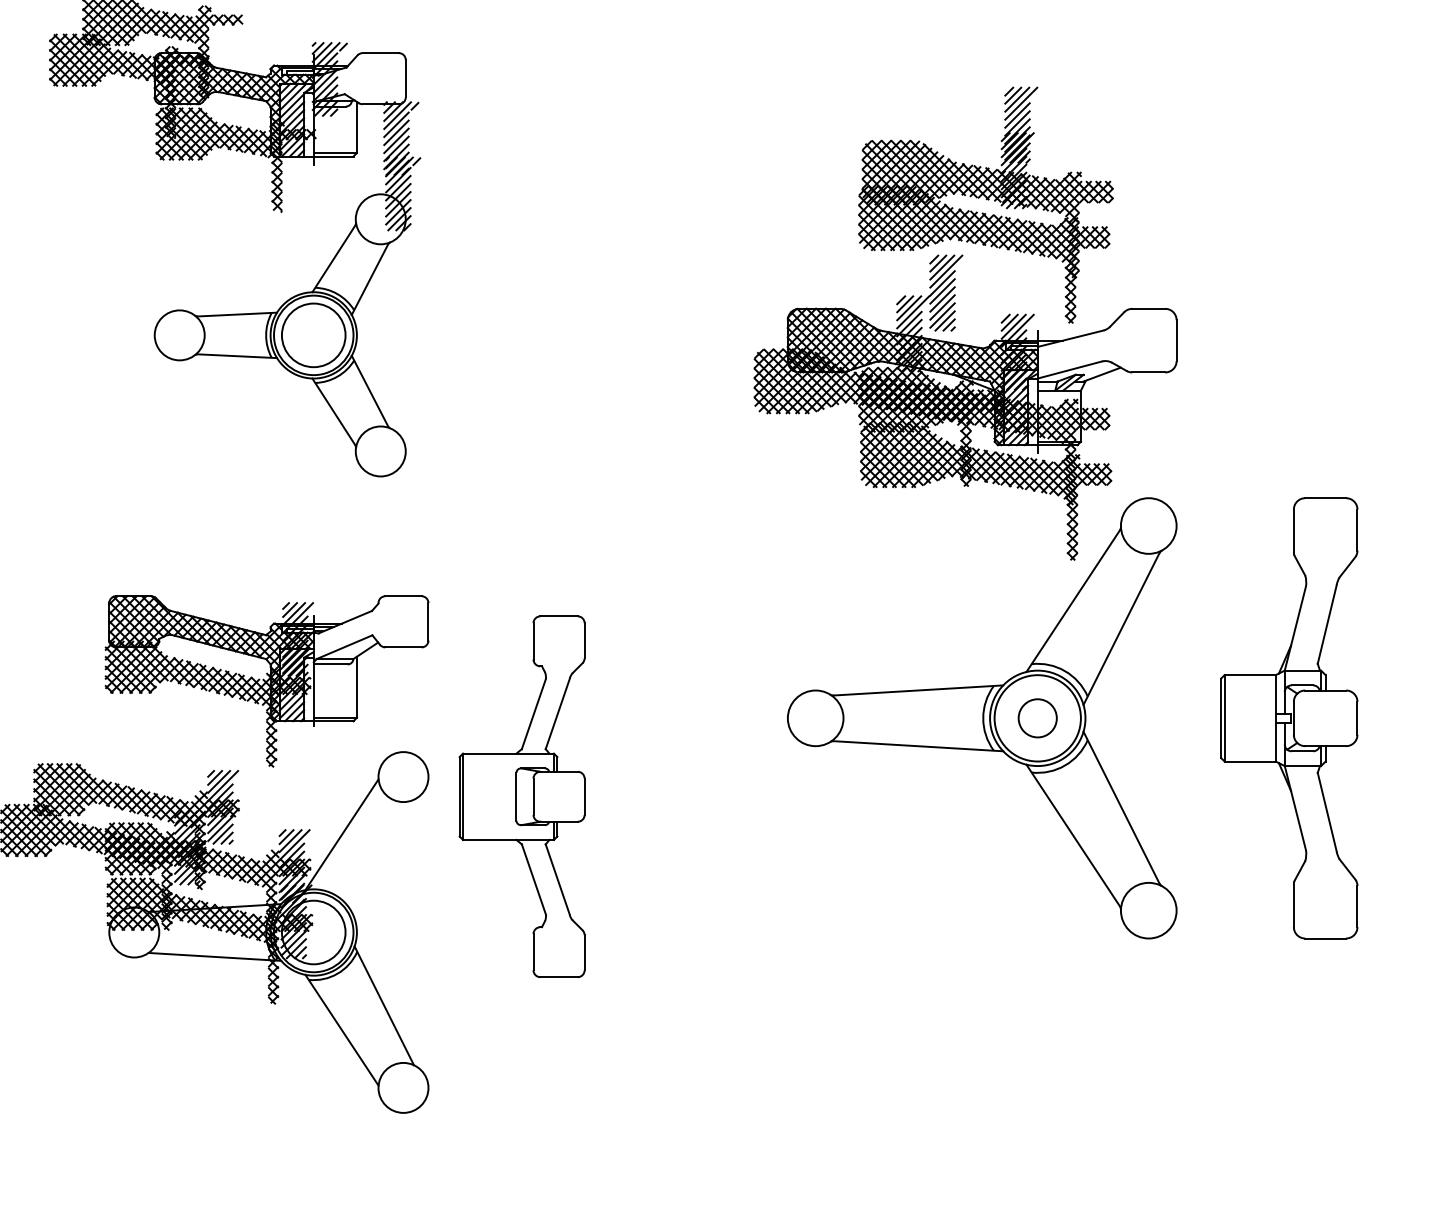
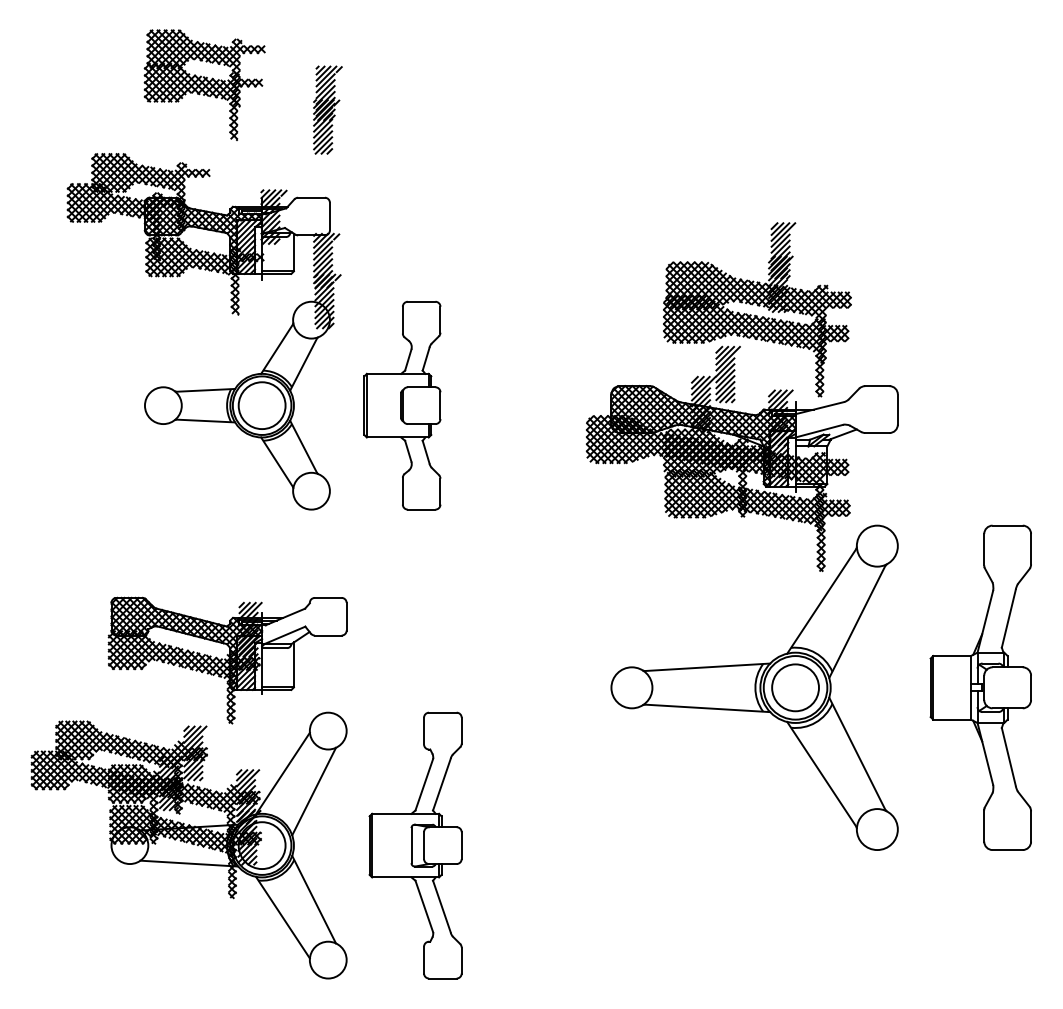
part: (504, 335) -> (402, 405), added
circle: (1037, 717) -> (795, 687), size x1.67
part: (521, 796) -> (415, 845), moved
line: (384, 859) -> (314, 791), added

